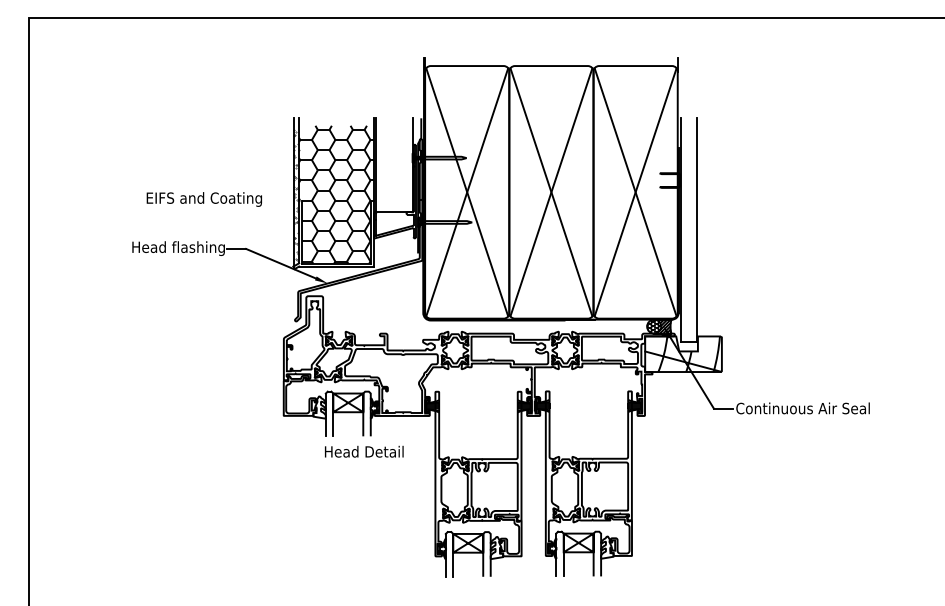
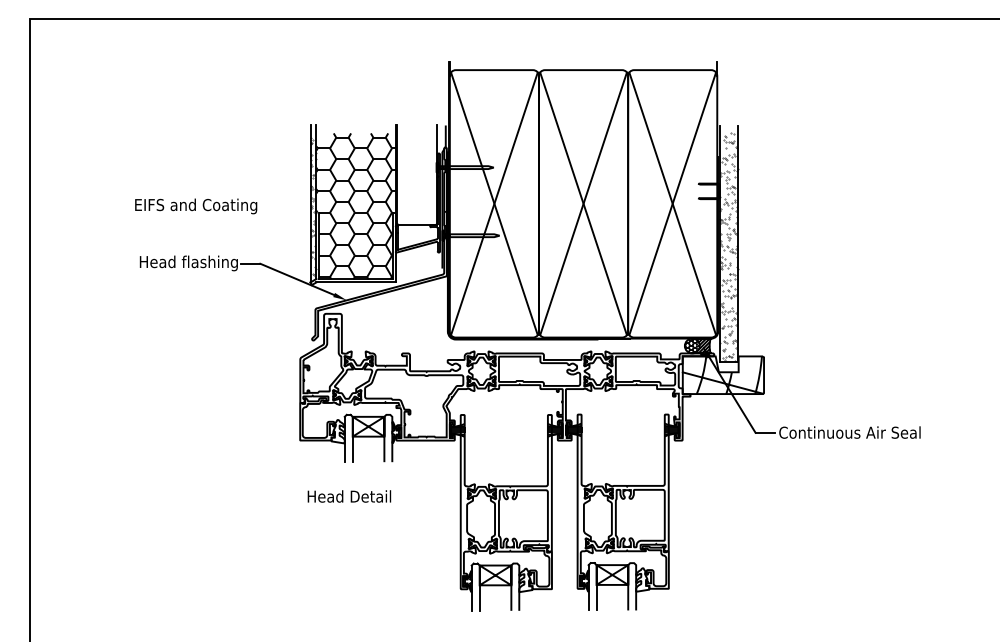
text: (204, 199) -> (196, 206), moved
hatch: (688, 232) -> (728, 246), added
text: (364, 451) -> (349, 496), moved

